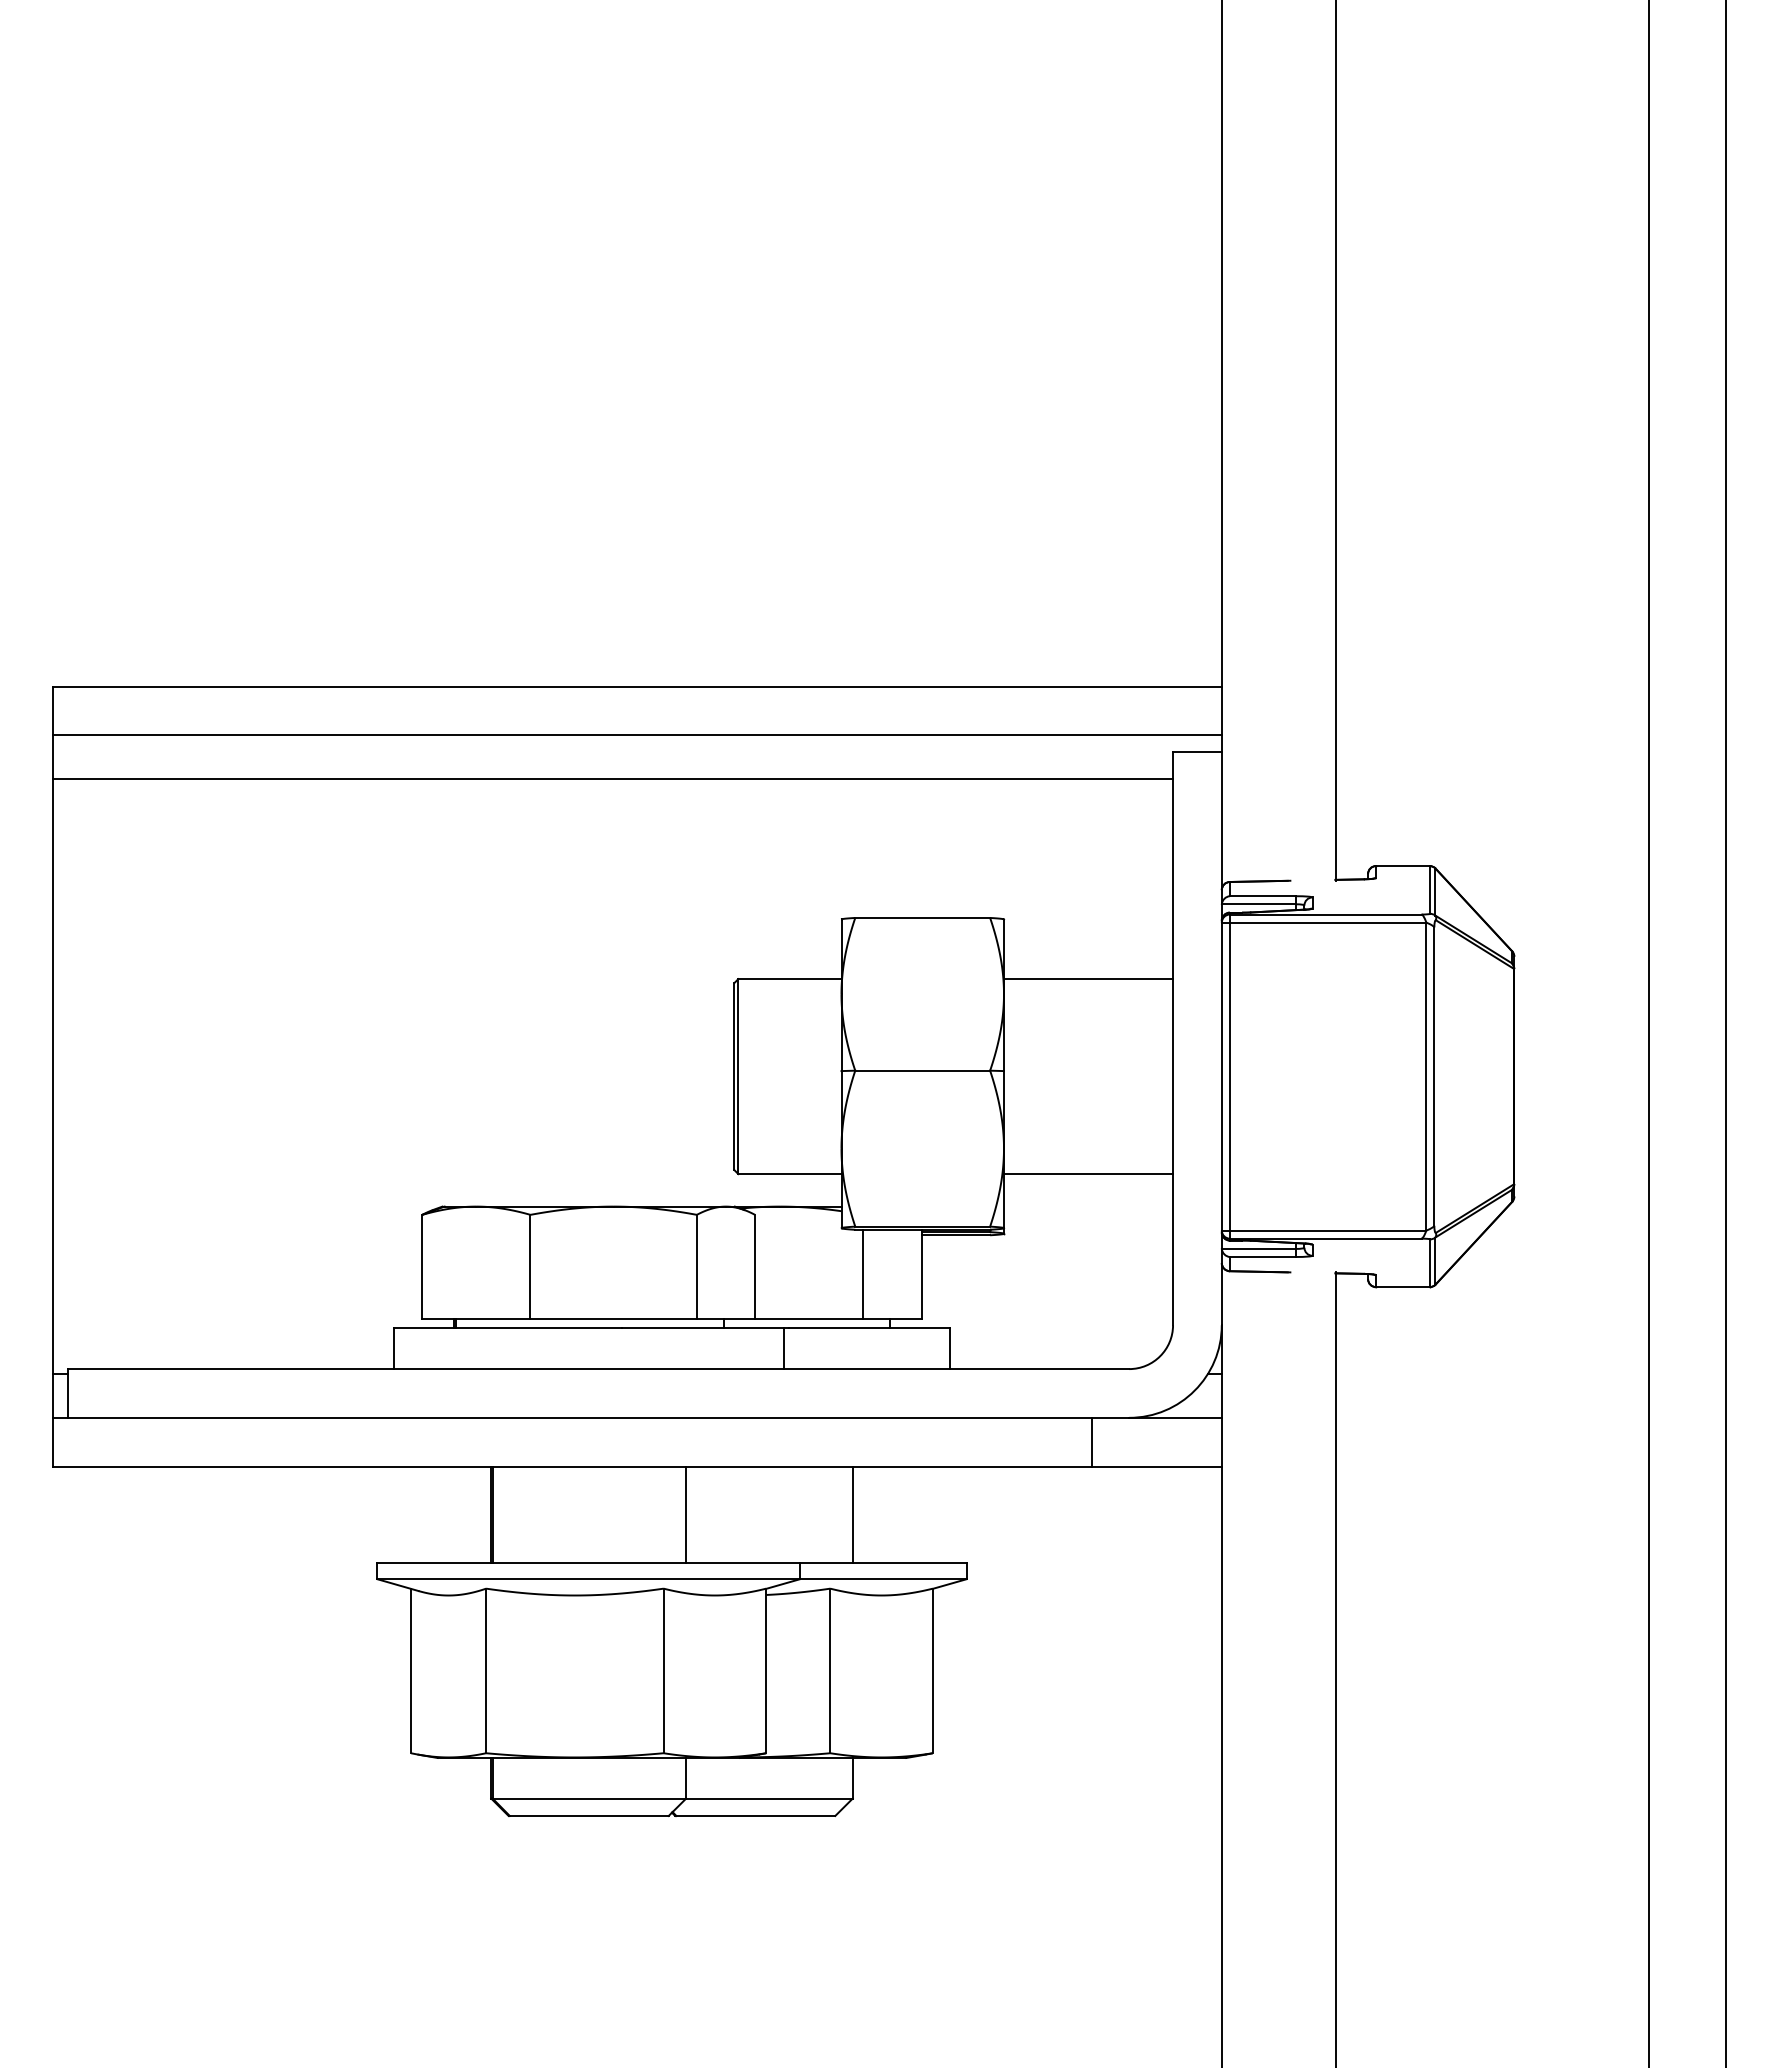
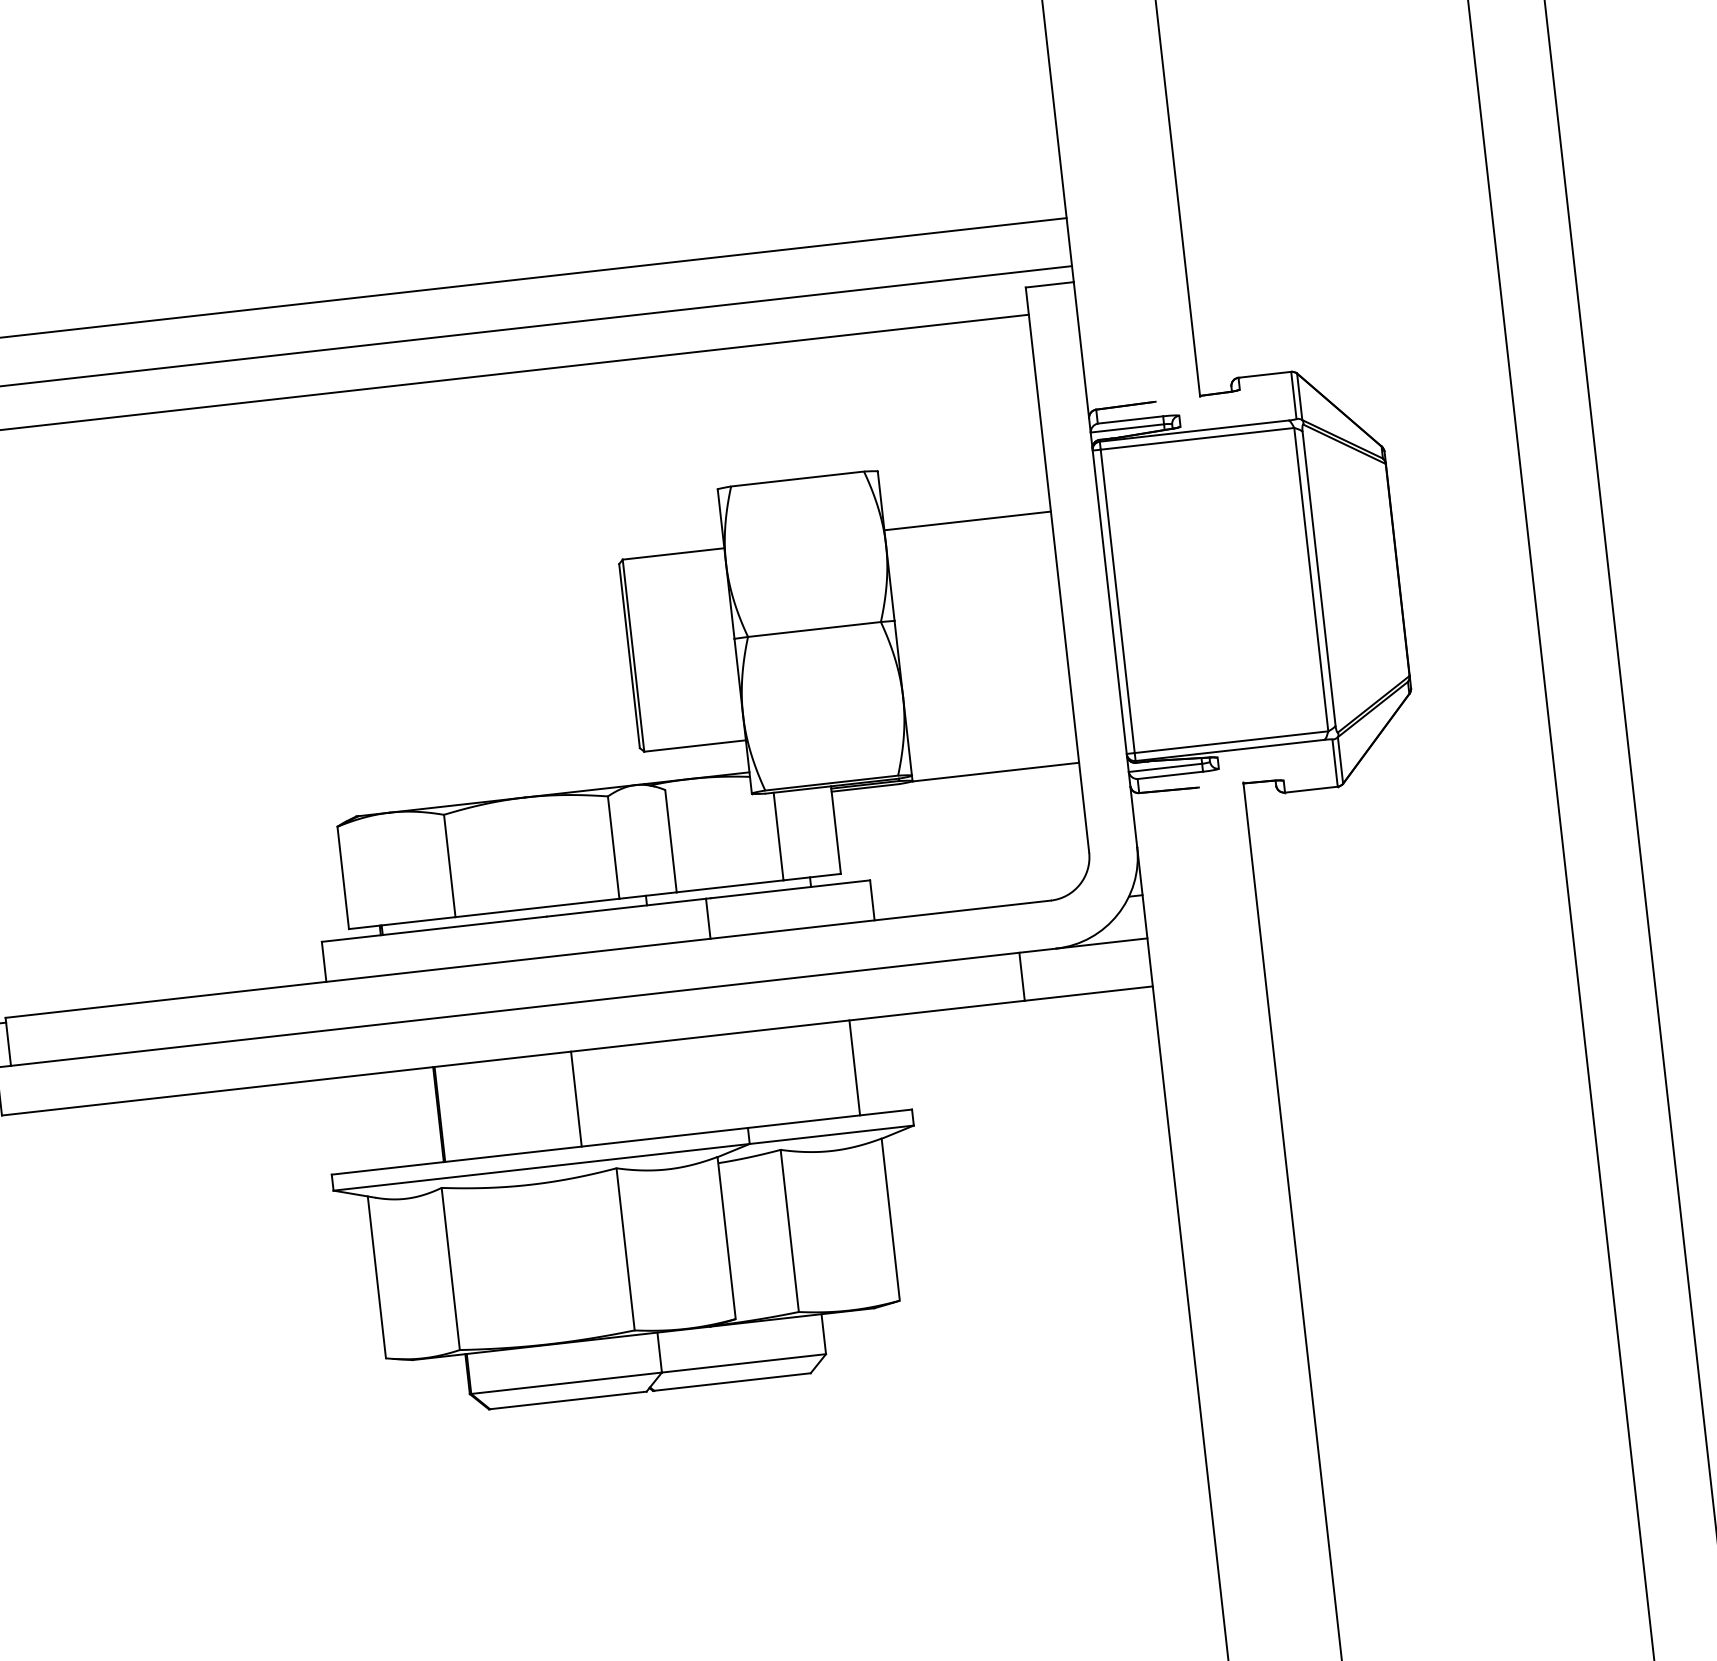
line: (1088, 1174) -> (995, 772), moved
line: (686, 1514) -> (576, 1098), moved
line: (852, 1514) -> (854, 1067), moved

